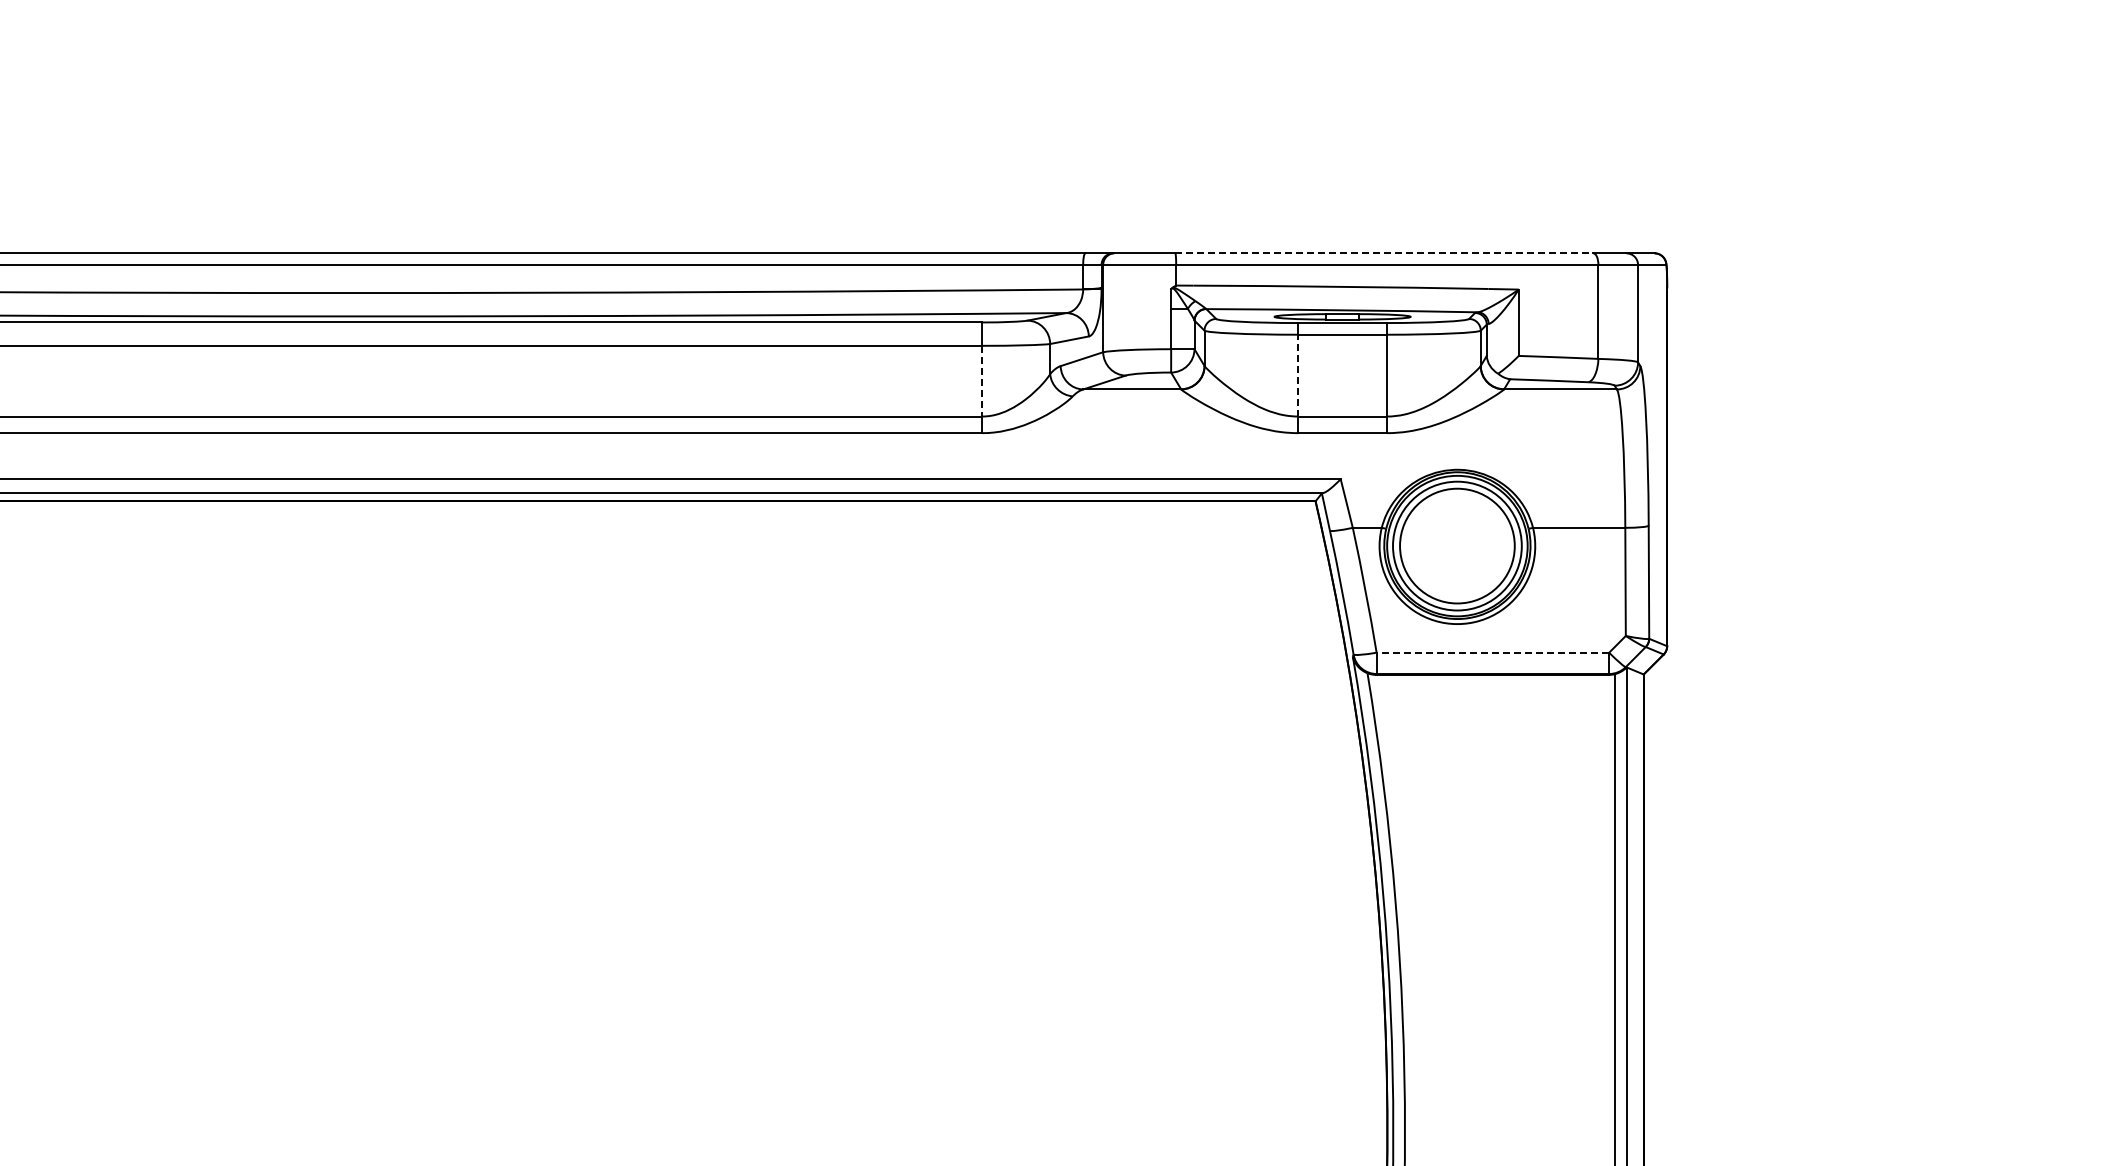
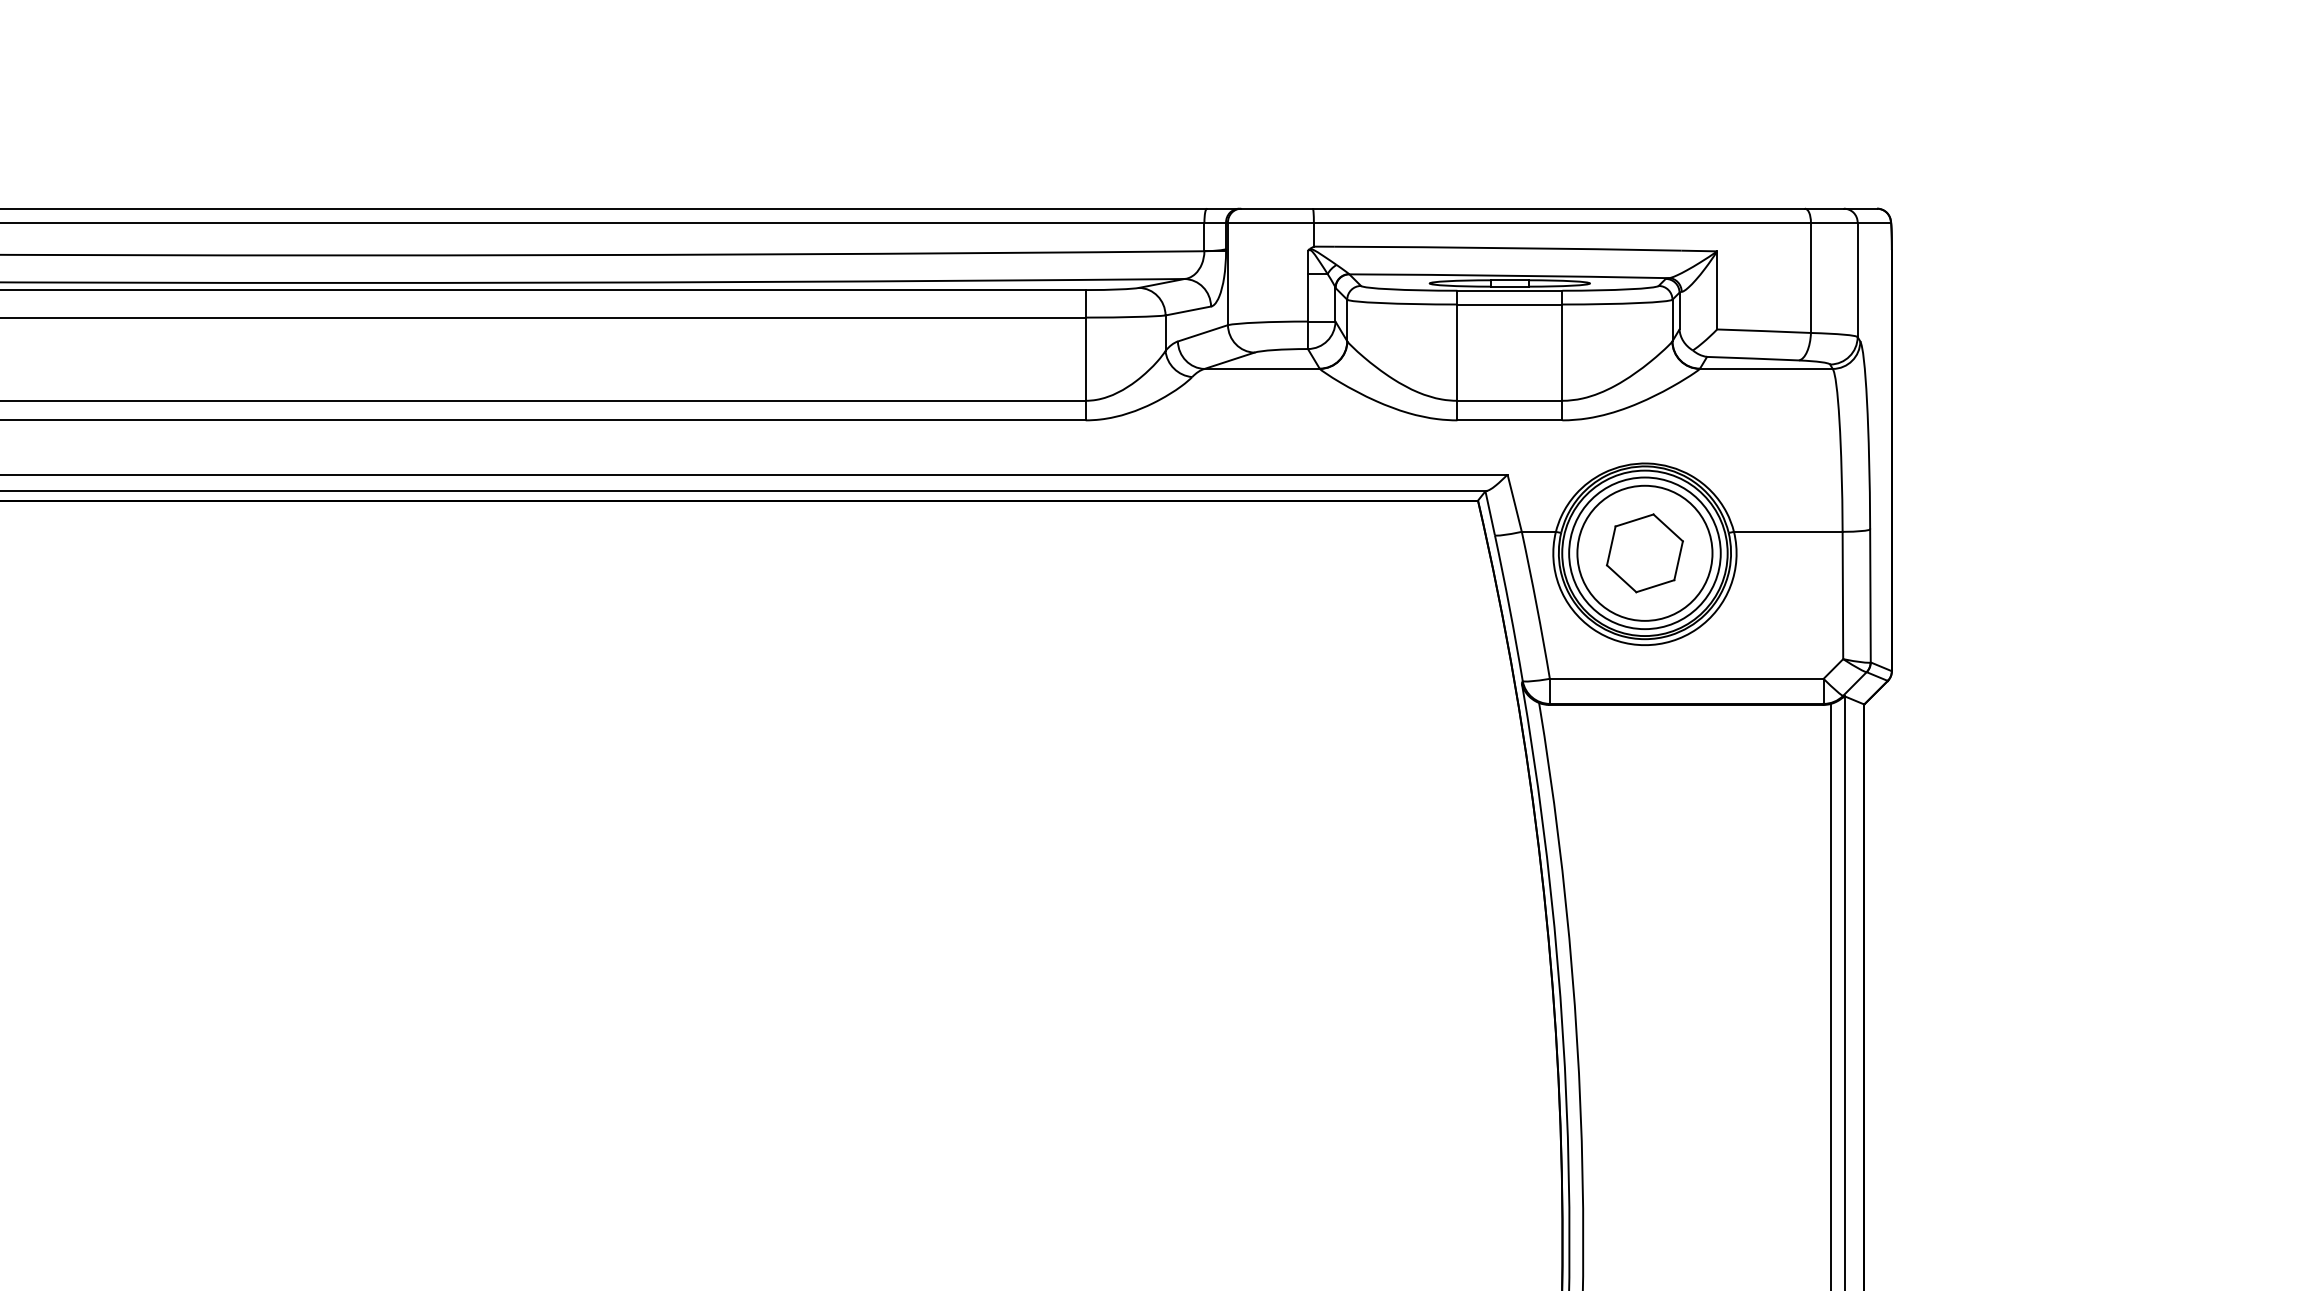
line: (1384, 253) -> (1559, 208), dashed -> solid
line: (1298, 375) -> (1457, 352), dashed -> solid
line: (982, 381) -> (1085, 359), dashed -> solid
part: (1457, 546) -> (1645, 553), added
line: (1492, 652) -> (1686, 678), dashed -> solid

